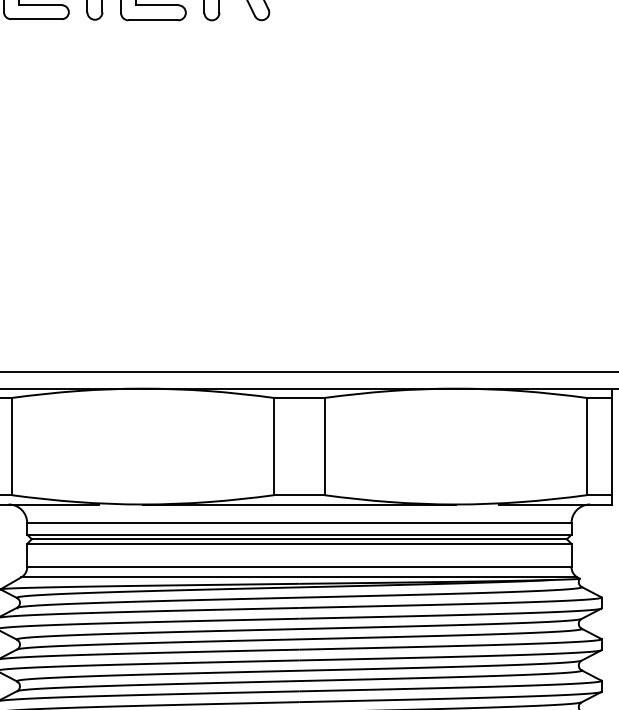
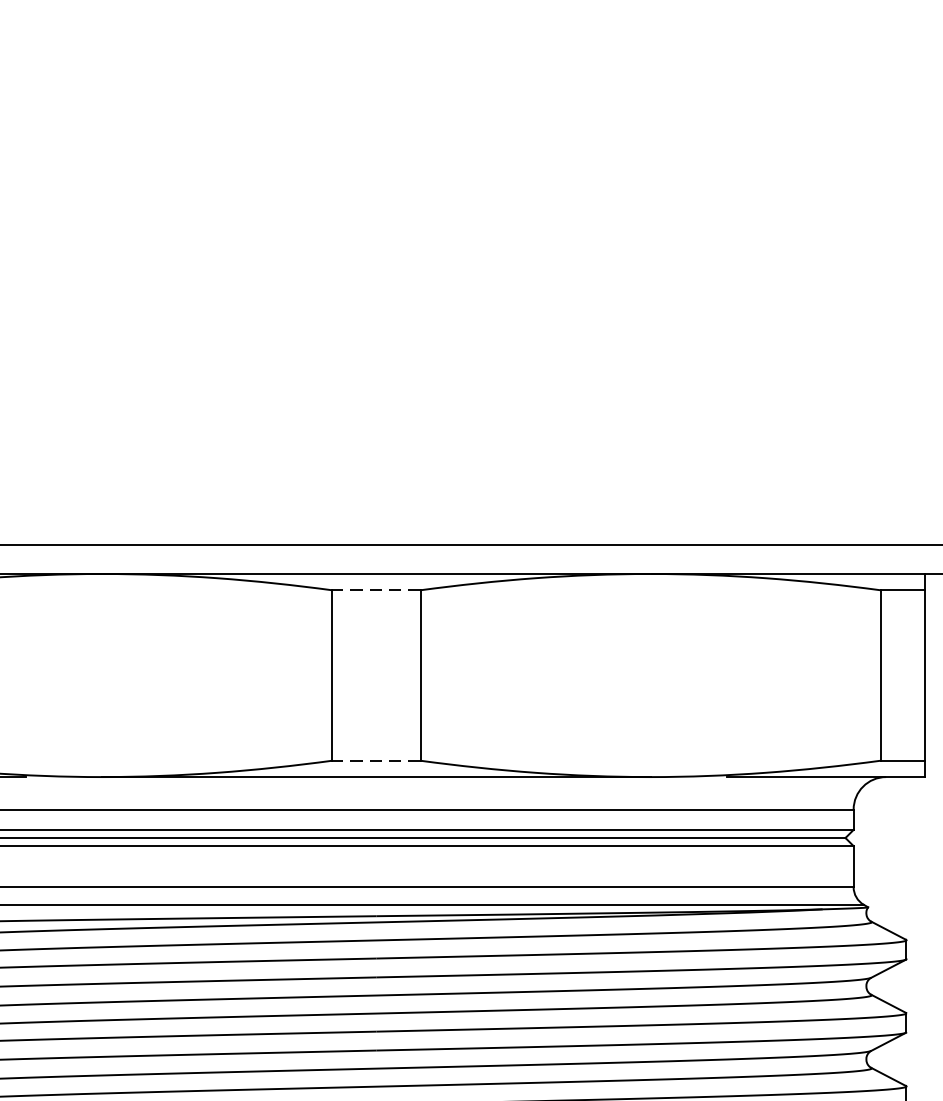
line: (298, 397) -> (374, 589), solid -> dashed
line: (298, 495) -> (374, 761), solid -> dashed

